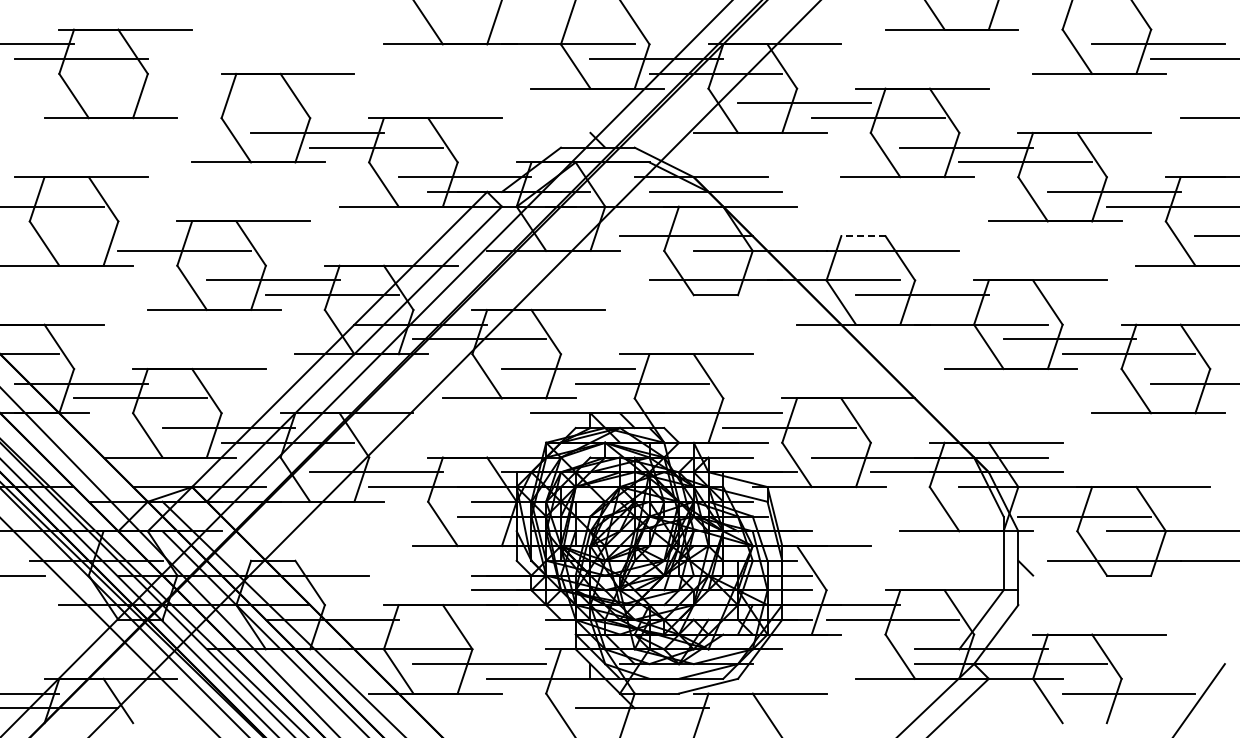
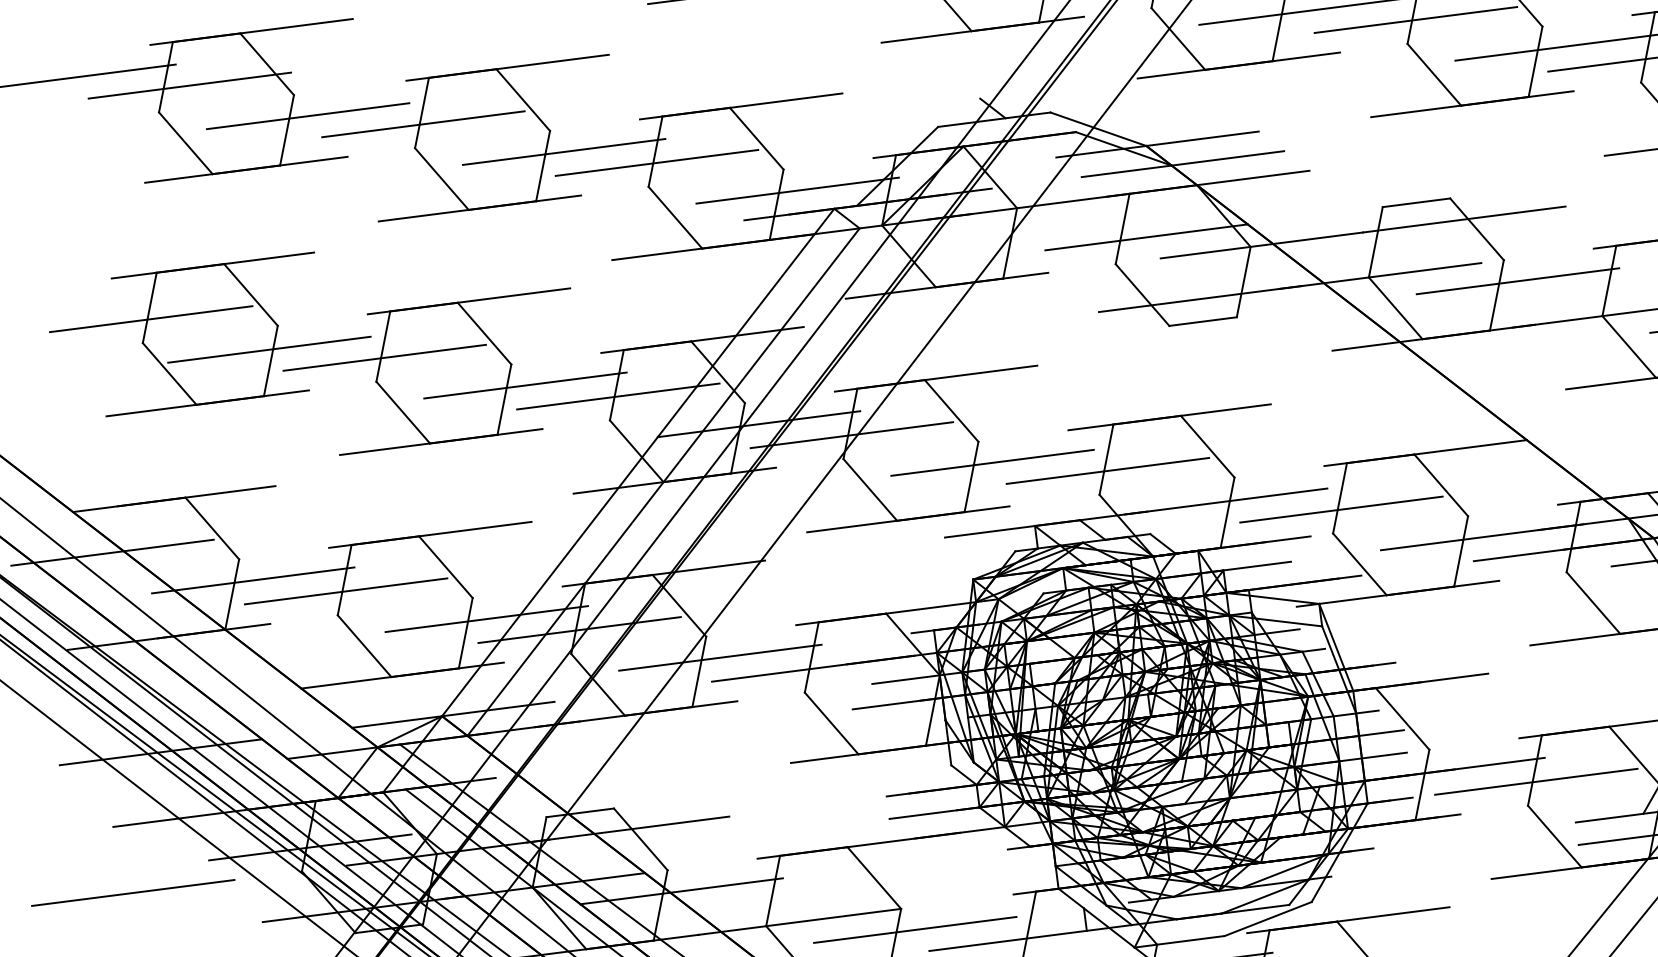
line: (154, 88) -> (306, 116), added
line: (228, 103) -> (422, 124), added
line: (110, 236) -> (268, 350), added
line: (862, 236) -> (1415, 203), dashed -> solid

